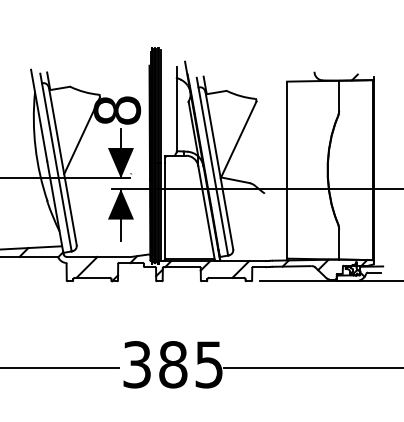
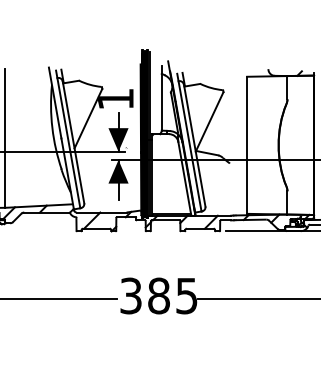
text: (117, 110) -> (115, 99), 8 -> 1

